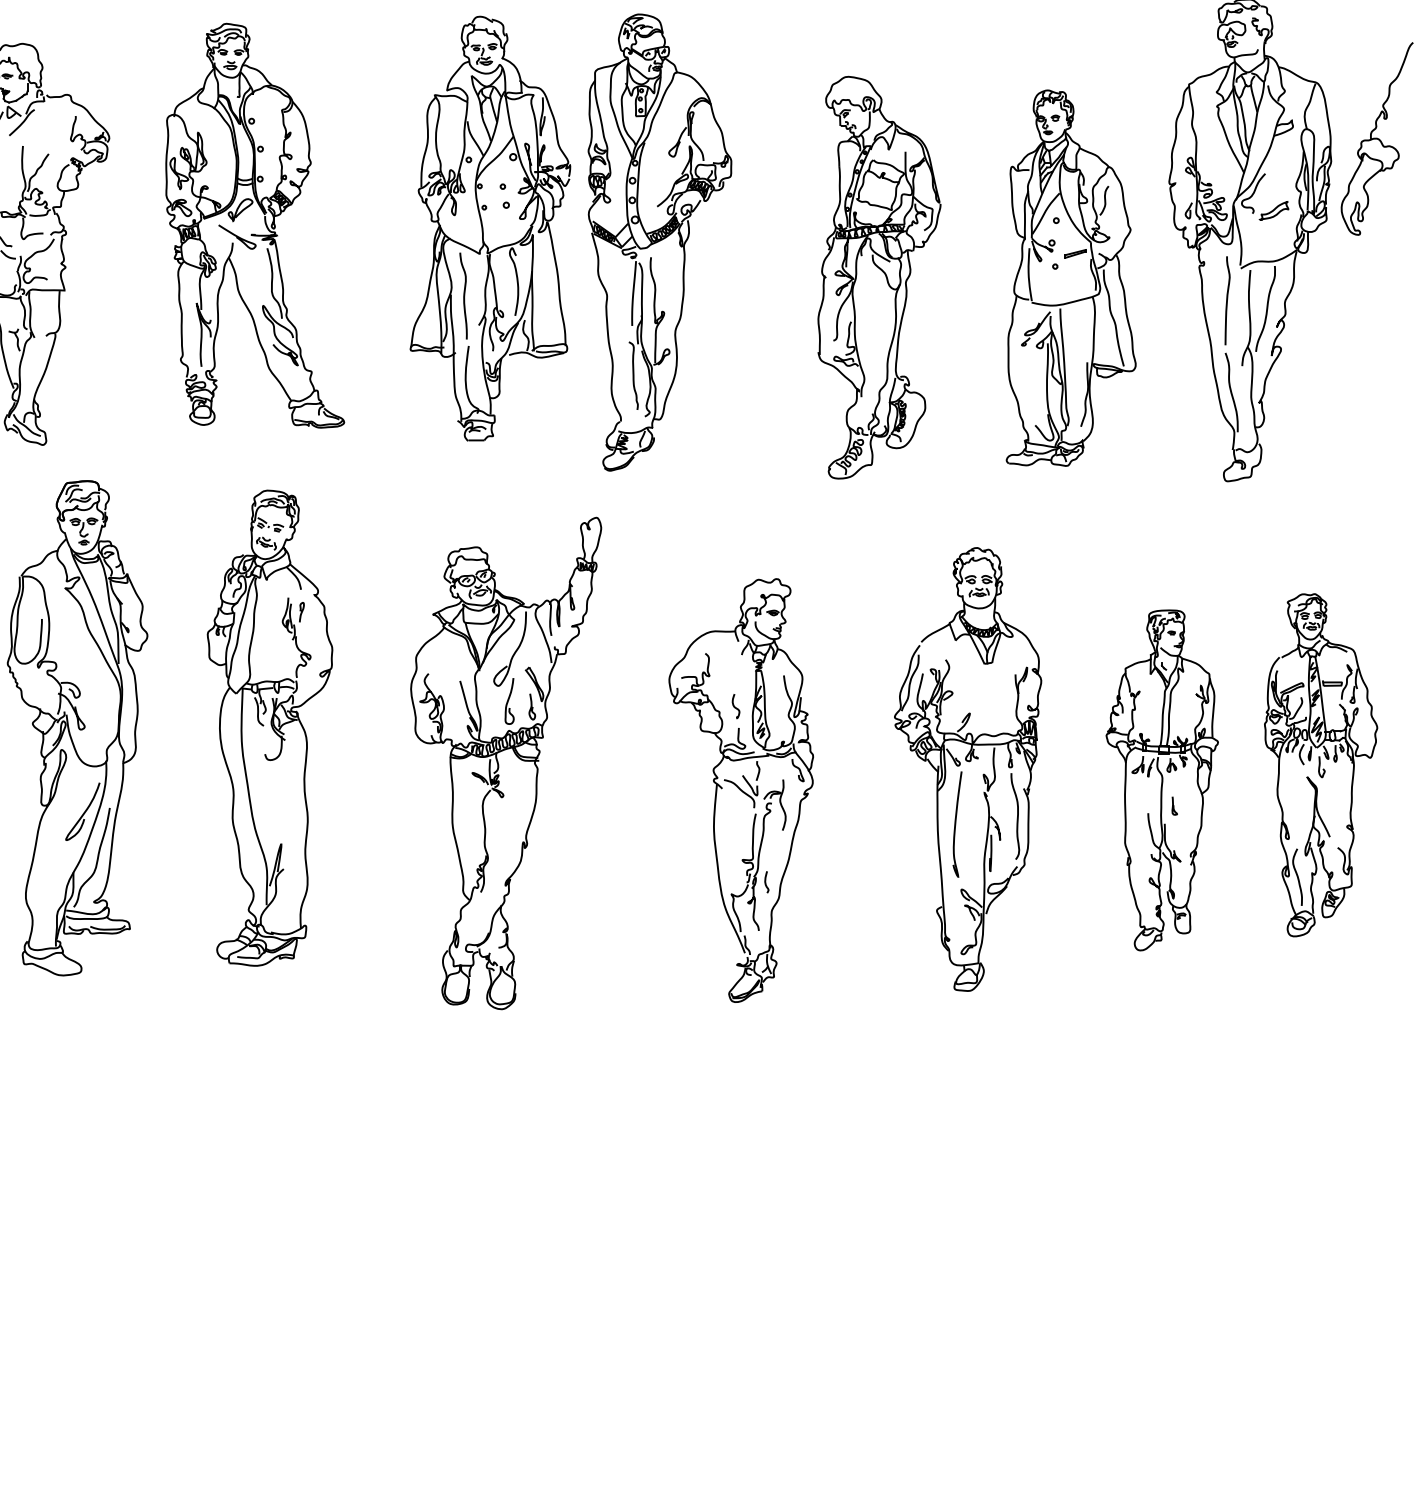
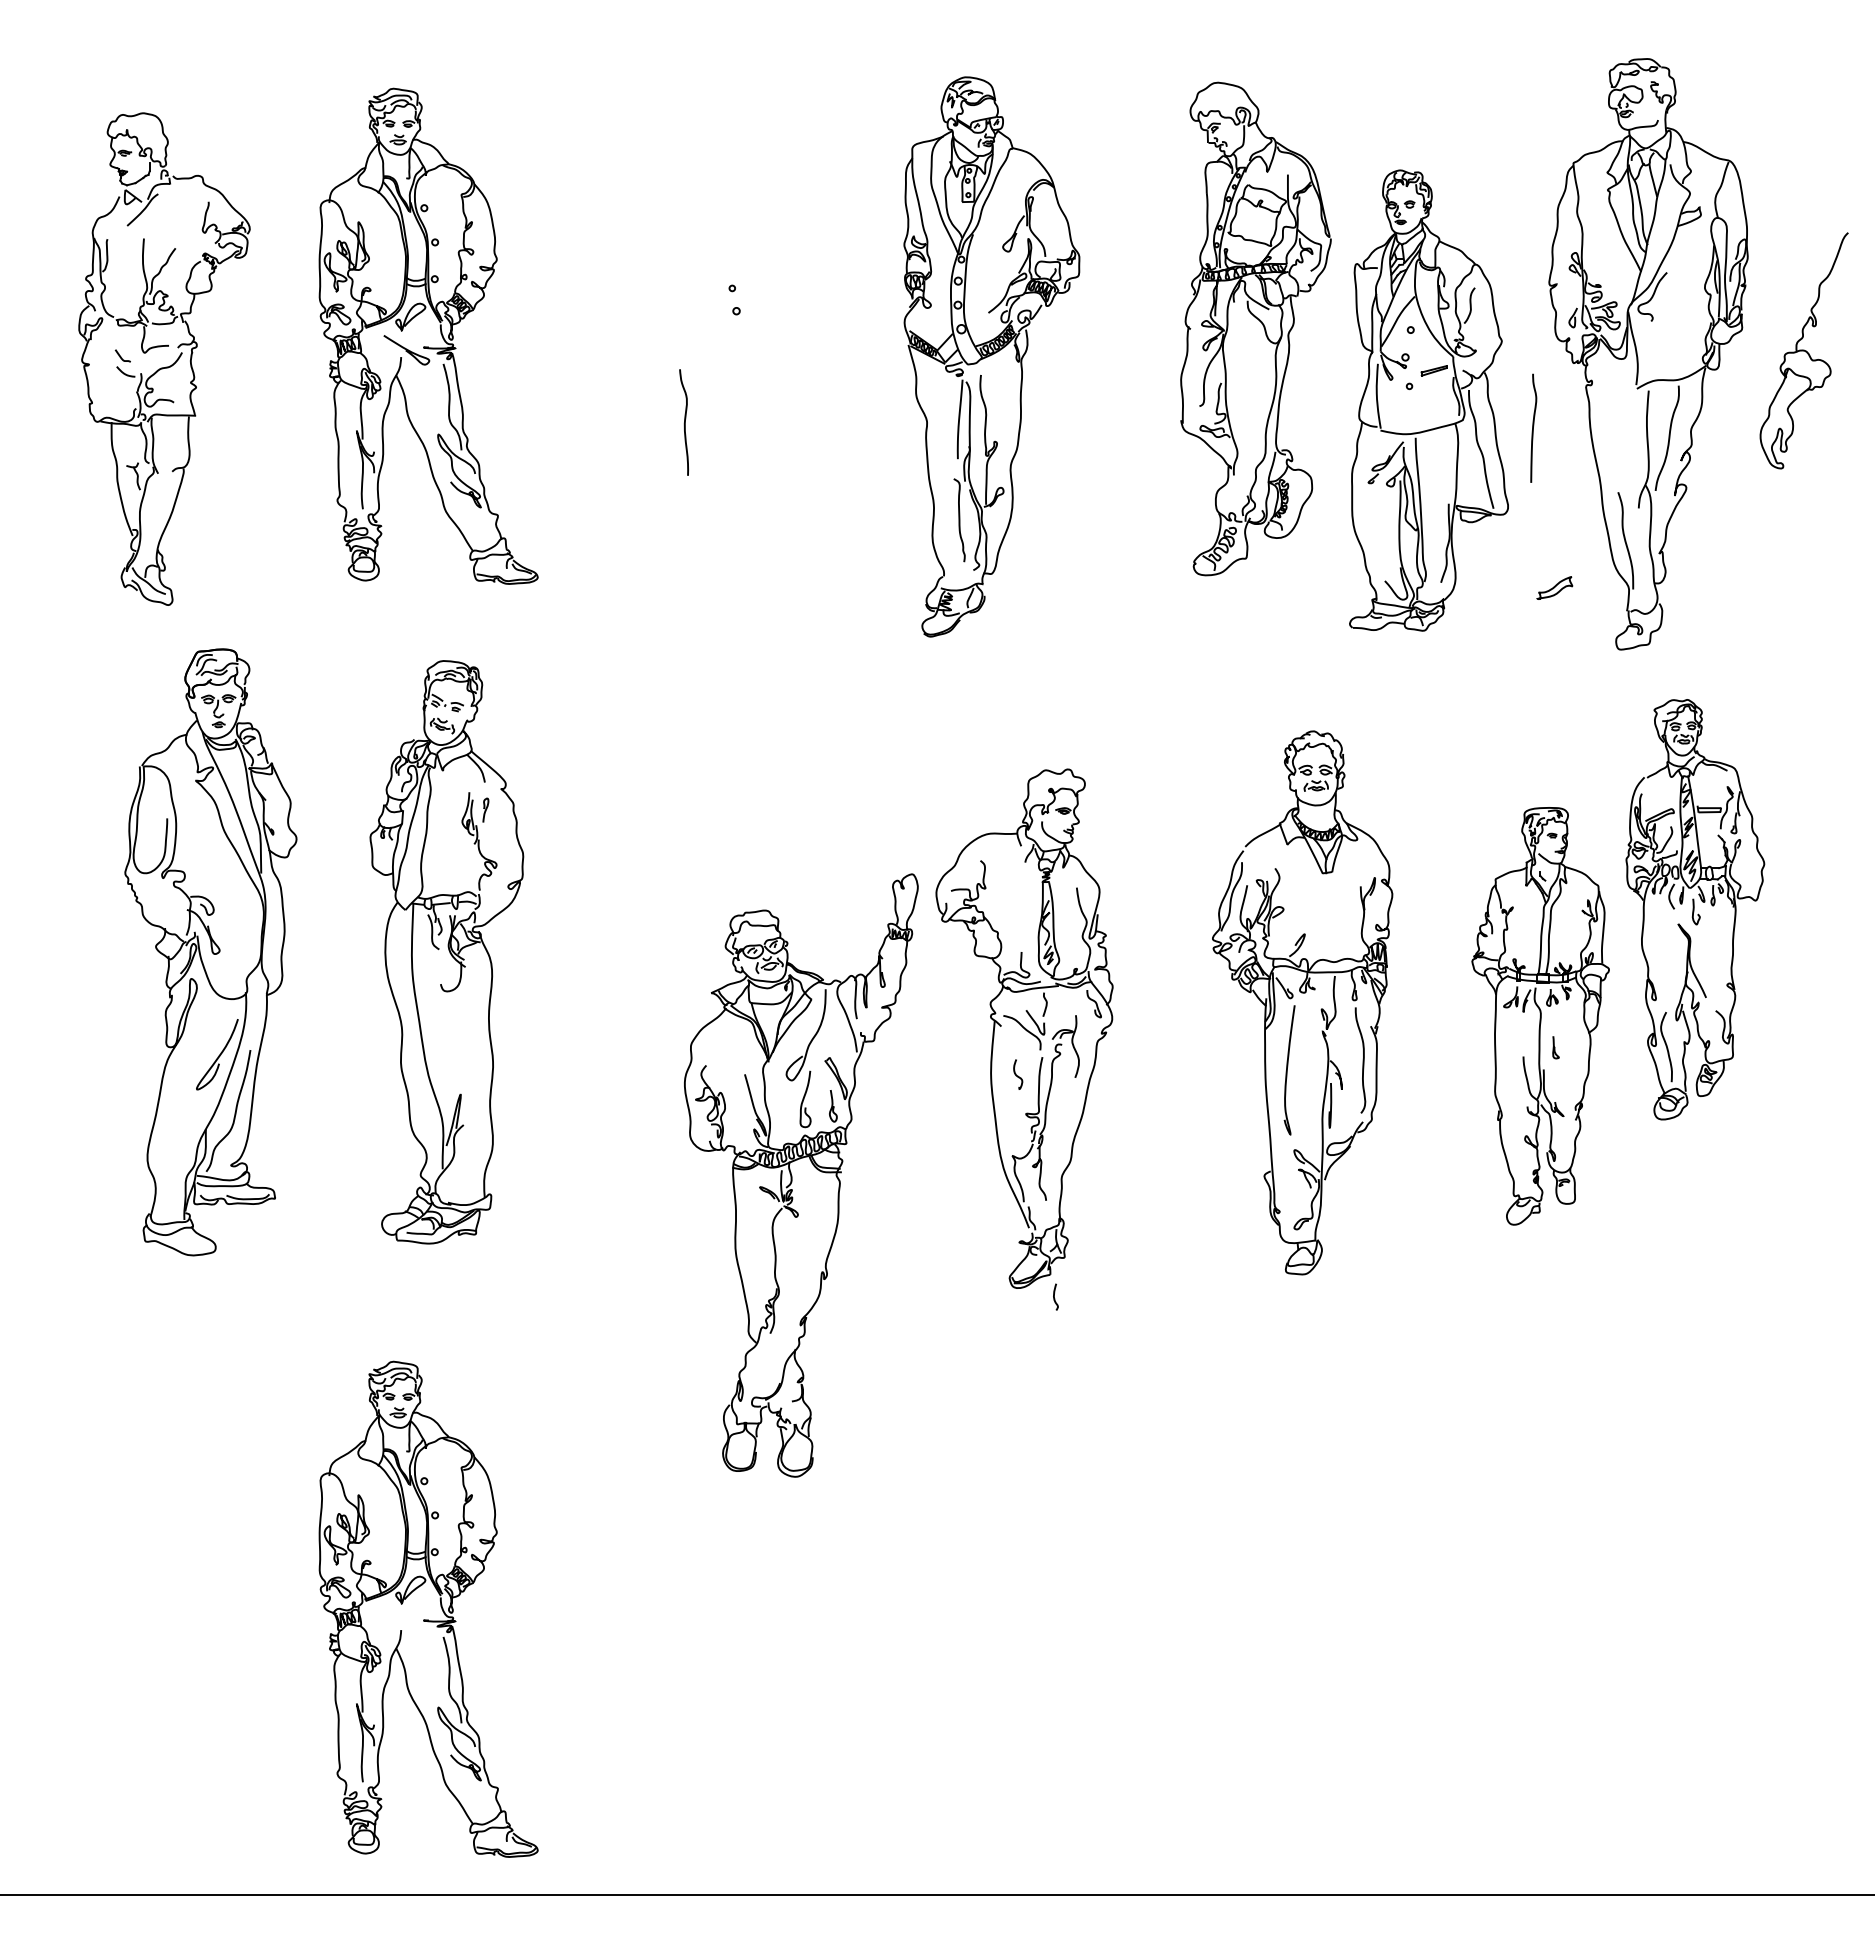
part: (1376, 138) -> (1803, 350), moved
curve: (1273, 210) -> (1554, 587), moved
part: (489, 228) -> (716, 339), removed
part: (659, 242) -> (991, 356), moved
part: (879, 277) -> (1255, 328), moved
curve: (1227, 300) -> (1533, 427), moved
curve: (736, 707) -> (1018, 1075), moved
part: (506, 763) -> (801, 1175), moved
part: (1321, 765) -> (1695, 909), moved
curve: (765, 881) -> (1054, 1296), moved
part: (255, 1272) -> (428, 1619), added

